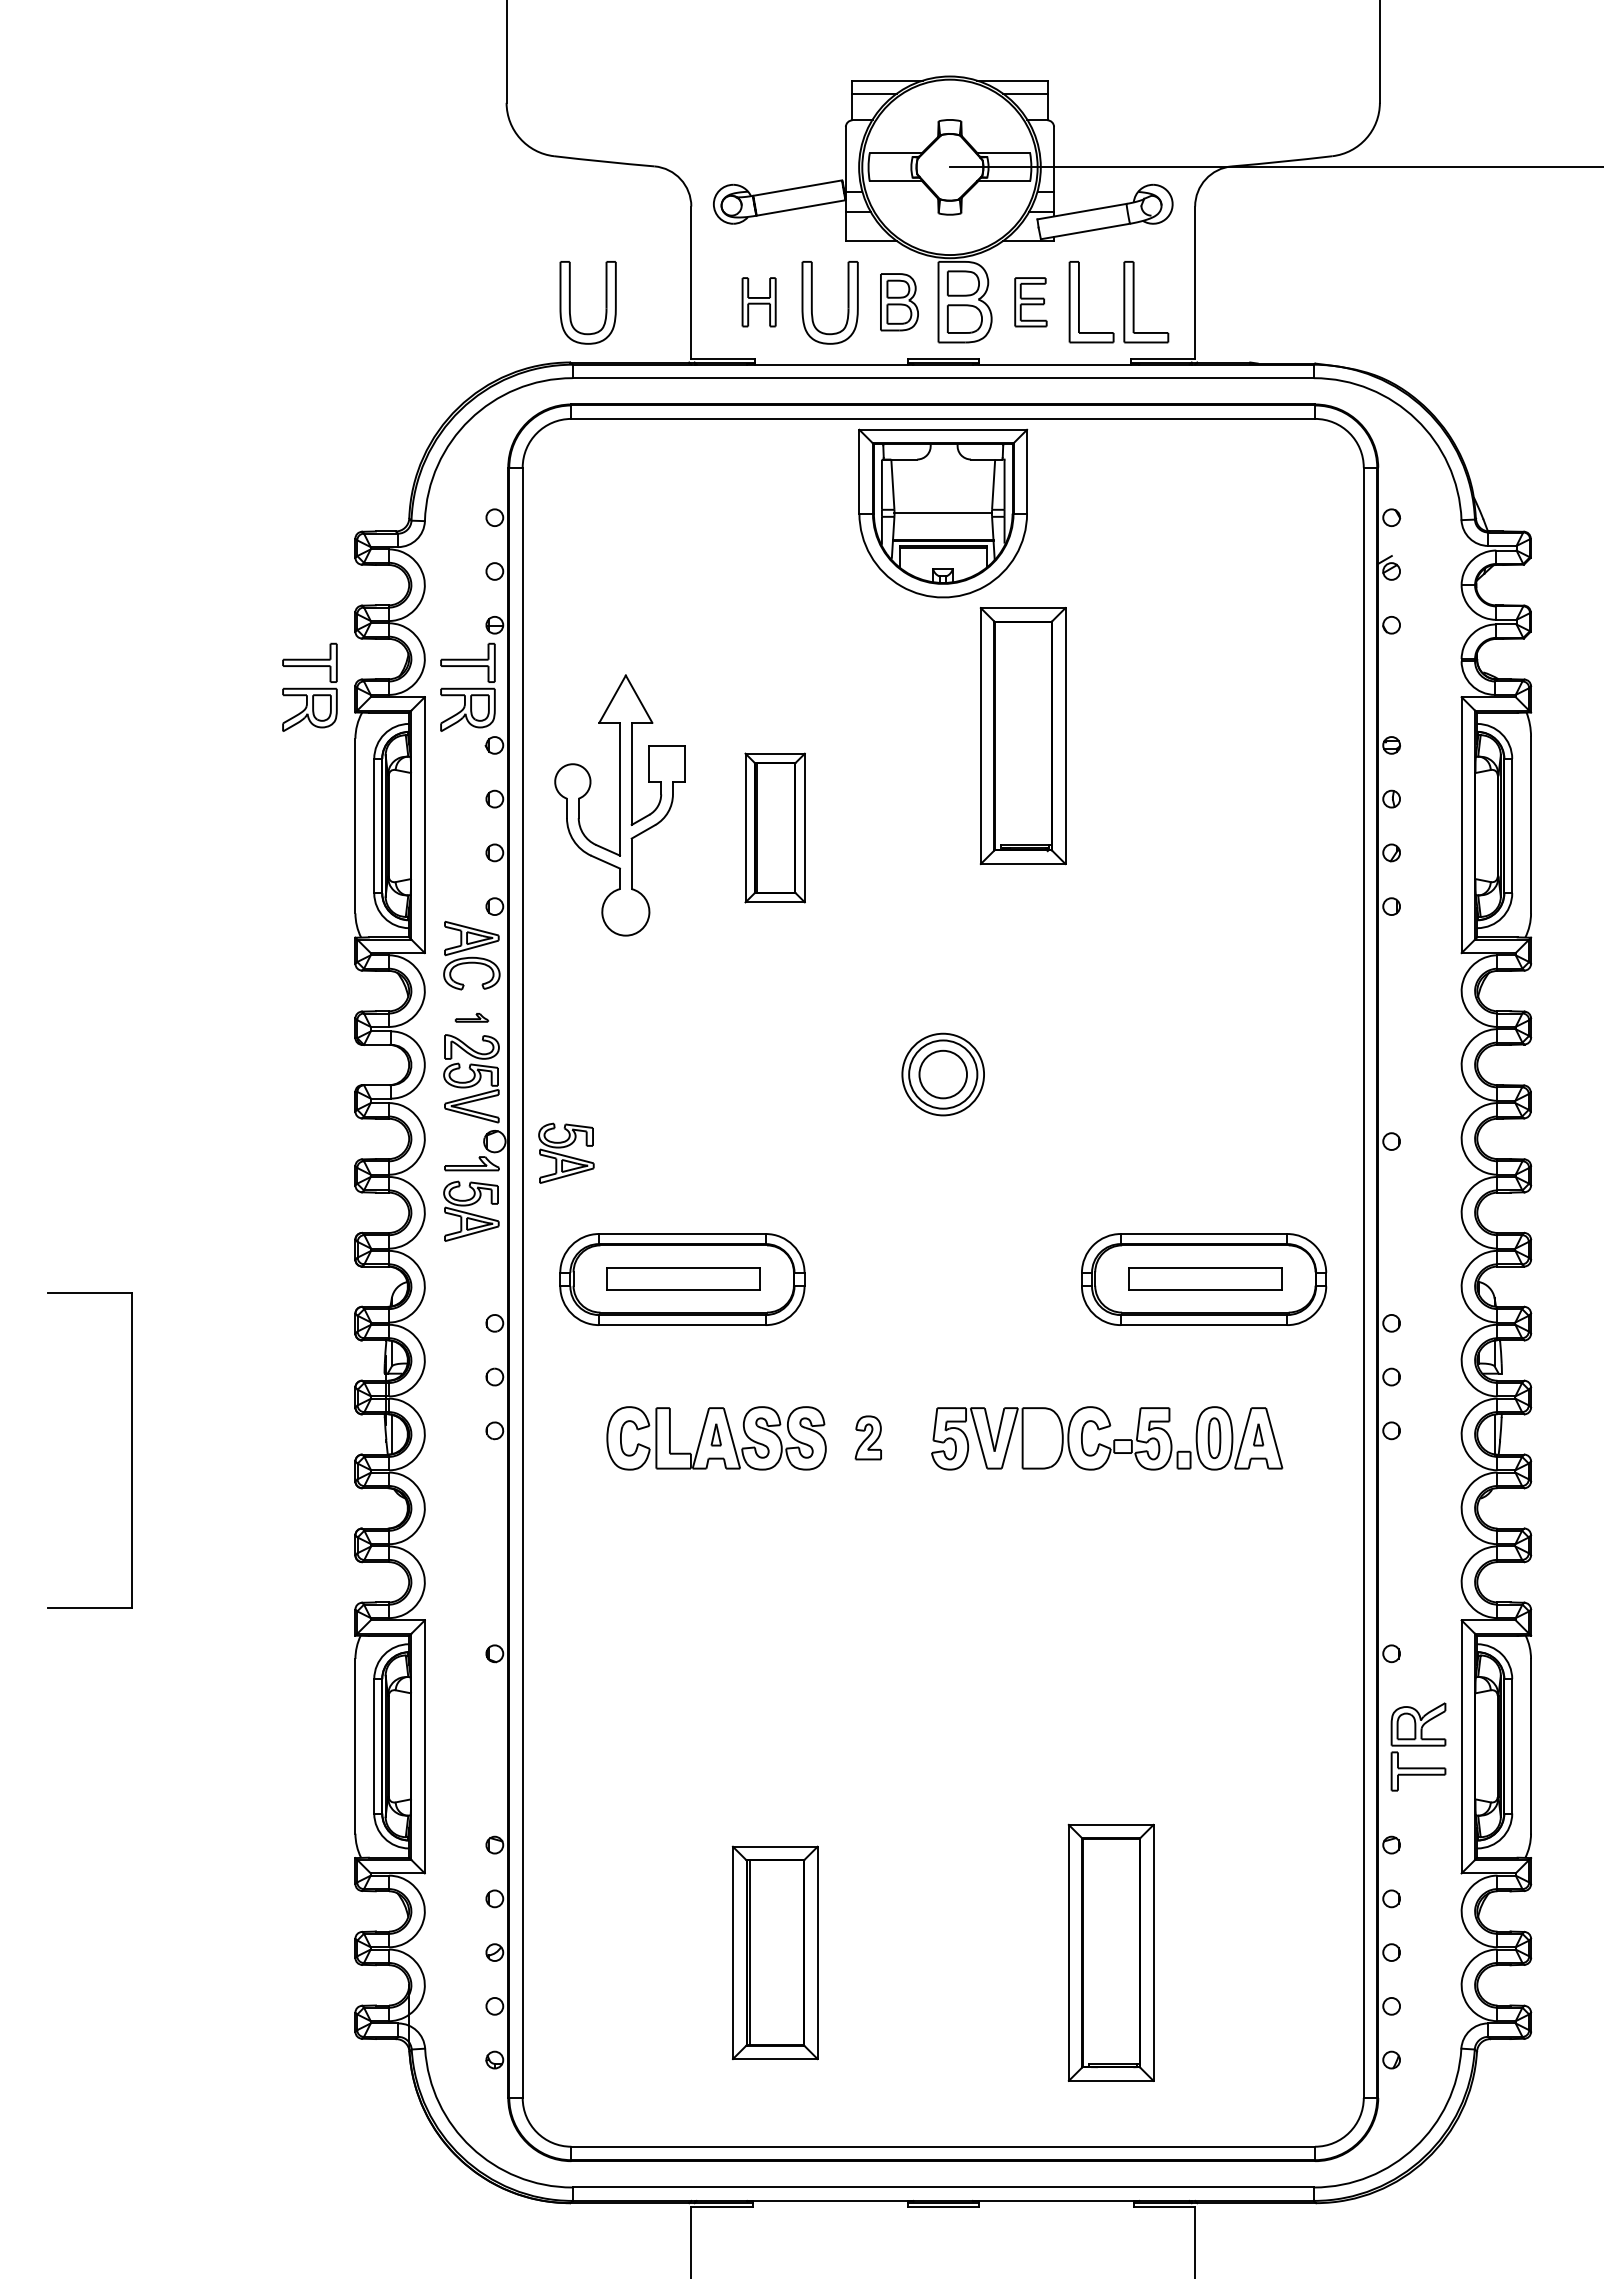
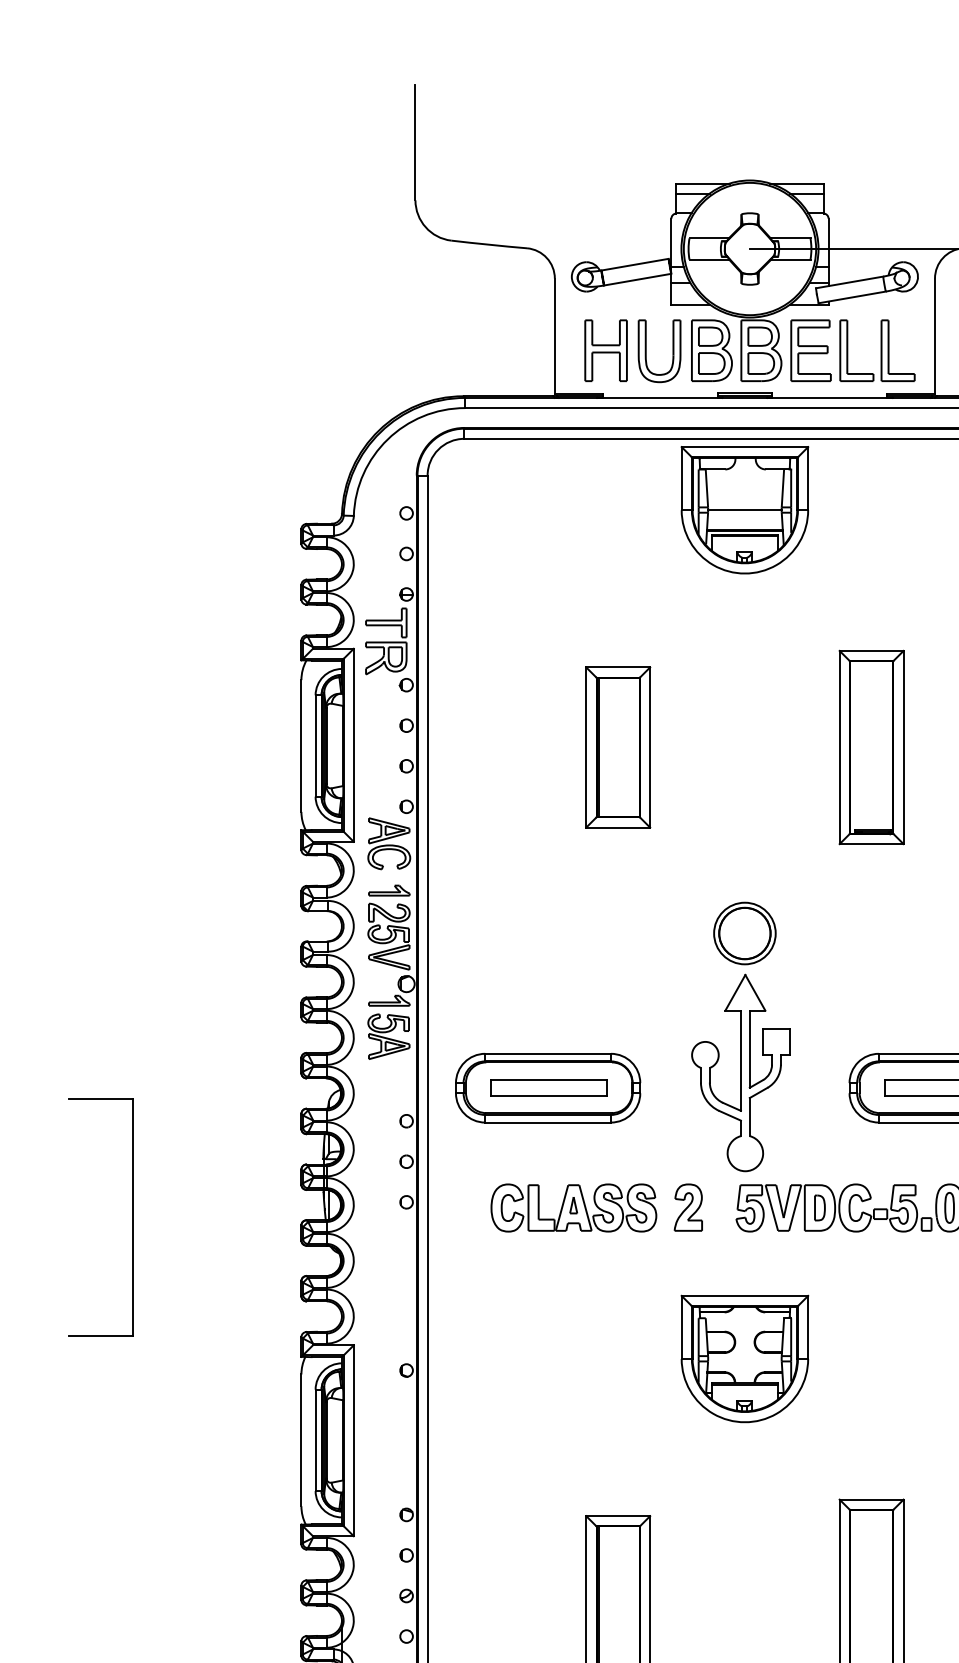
part: (570, 302) -> (463, 350), removed
part: (758, 302) -> (605, 350), size x1.67
part: (899, 302) -> (711, 350), size x1.43
part: (1030, 302) -> (810, 350), size x1.67
part: (309, 686) -> (266, 640), removed
part: (1022, 736) -> (871, 747), moved
part: (619, 805) -> (740, 1073), moved
part: (774, 827) -> (617, 747), size x1.43
part: (471, 1017) -> (388, 890), size x1.67
circle: (943, 1074) -> (745, 933), size x1.43
part: (566, 1152) -> (460, 992), removed
part: (868, 1437) -> (688, 1207), size x1.43
part: (1042, 1438) -> (819, 1208), added
part: (943, 1638) -> (745, 1359), added

